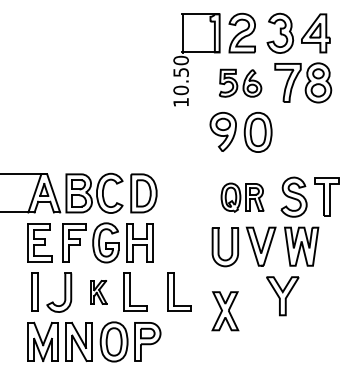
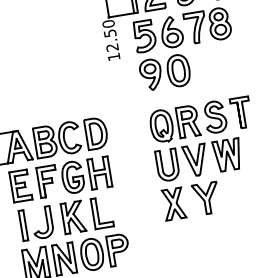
part: (240, 83) -> (158, 34), size x1.43
text: (180, 90) -> (111, 47), 10.50 -> 12.50
part: (242, 197) -> (174, 124), size x1.43
part: (179, 291) -> (137, 206), removed
part: (98, 292) -> (73, 217), size x1.67
part: (282, 296) -> (206, 198), moved
part: (225, 311) -> (174, 204), moved

